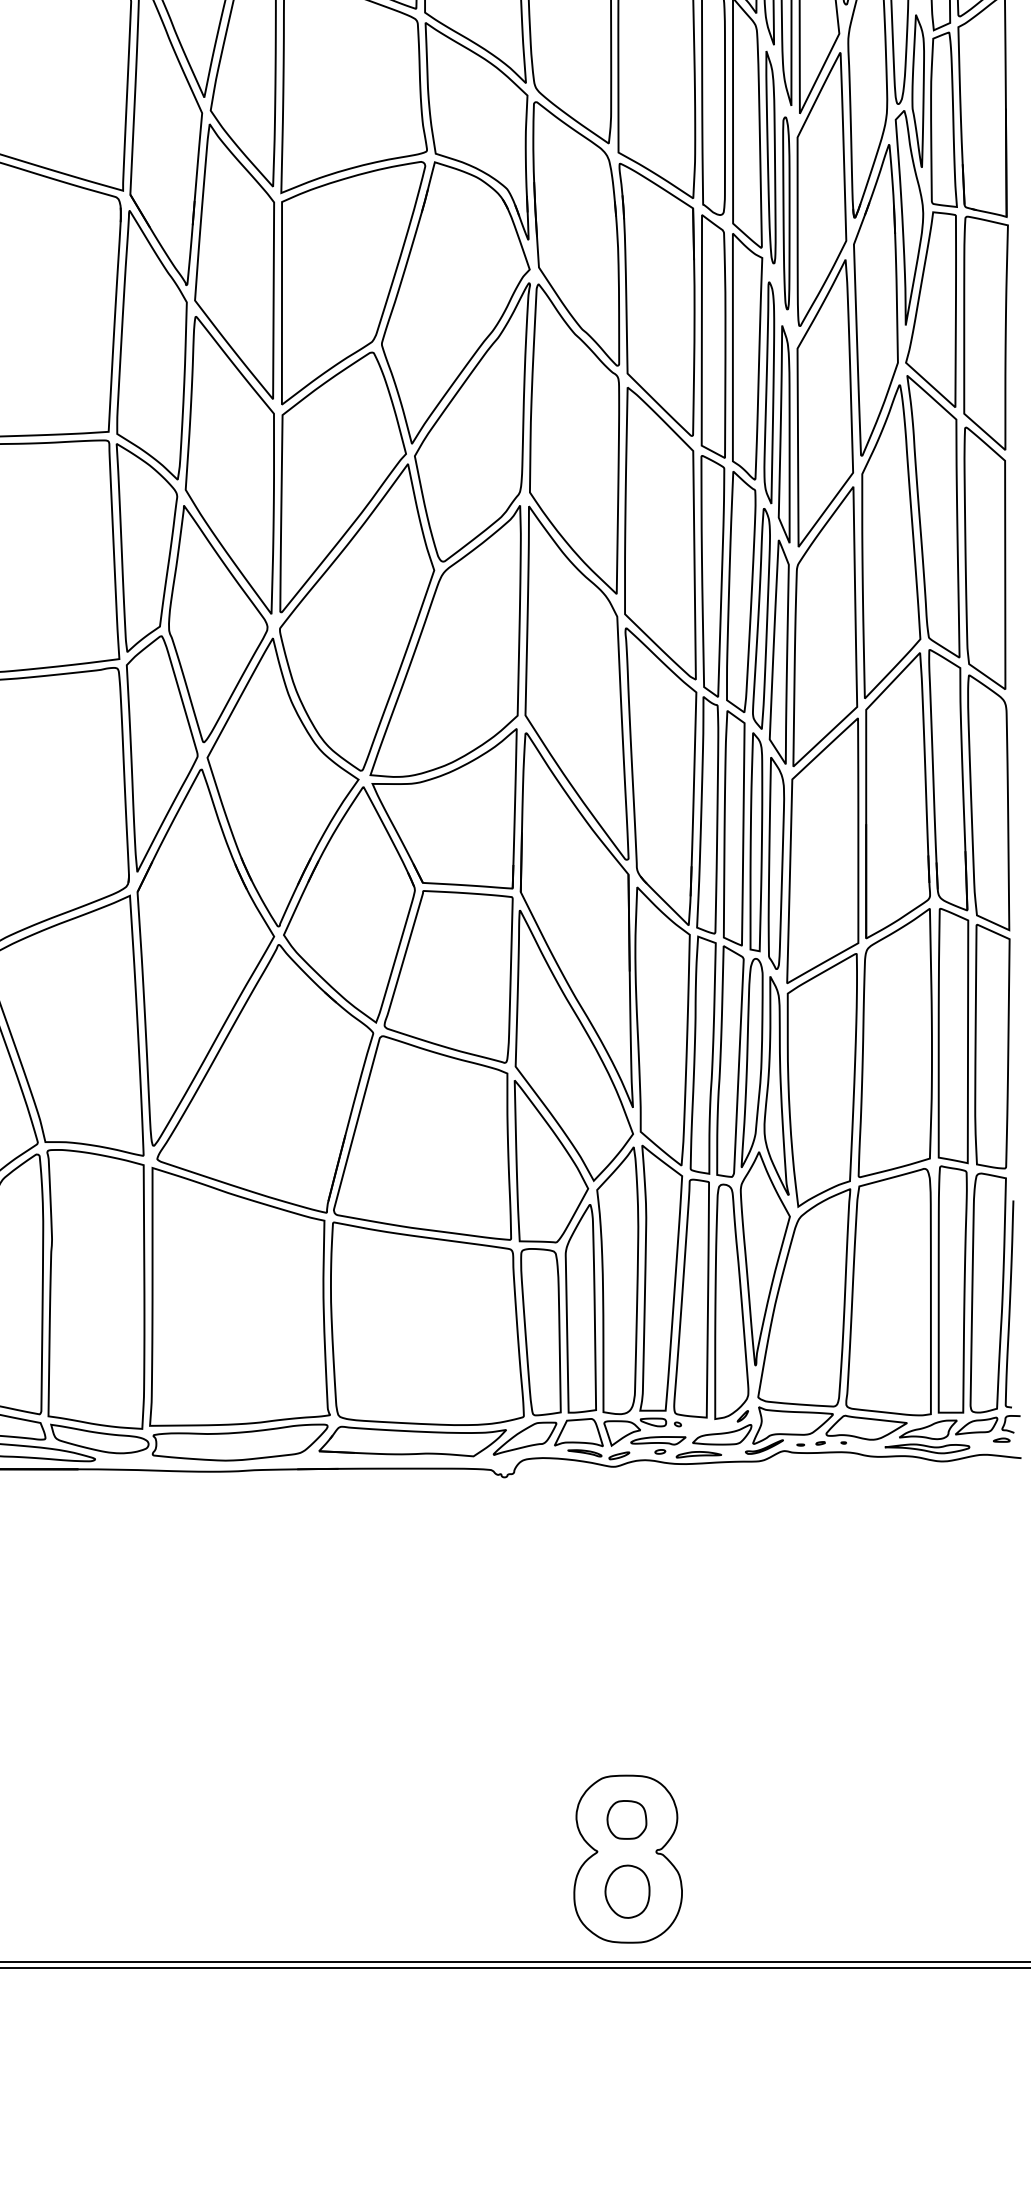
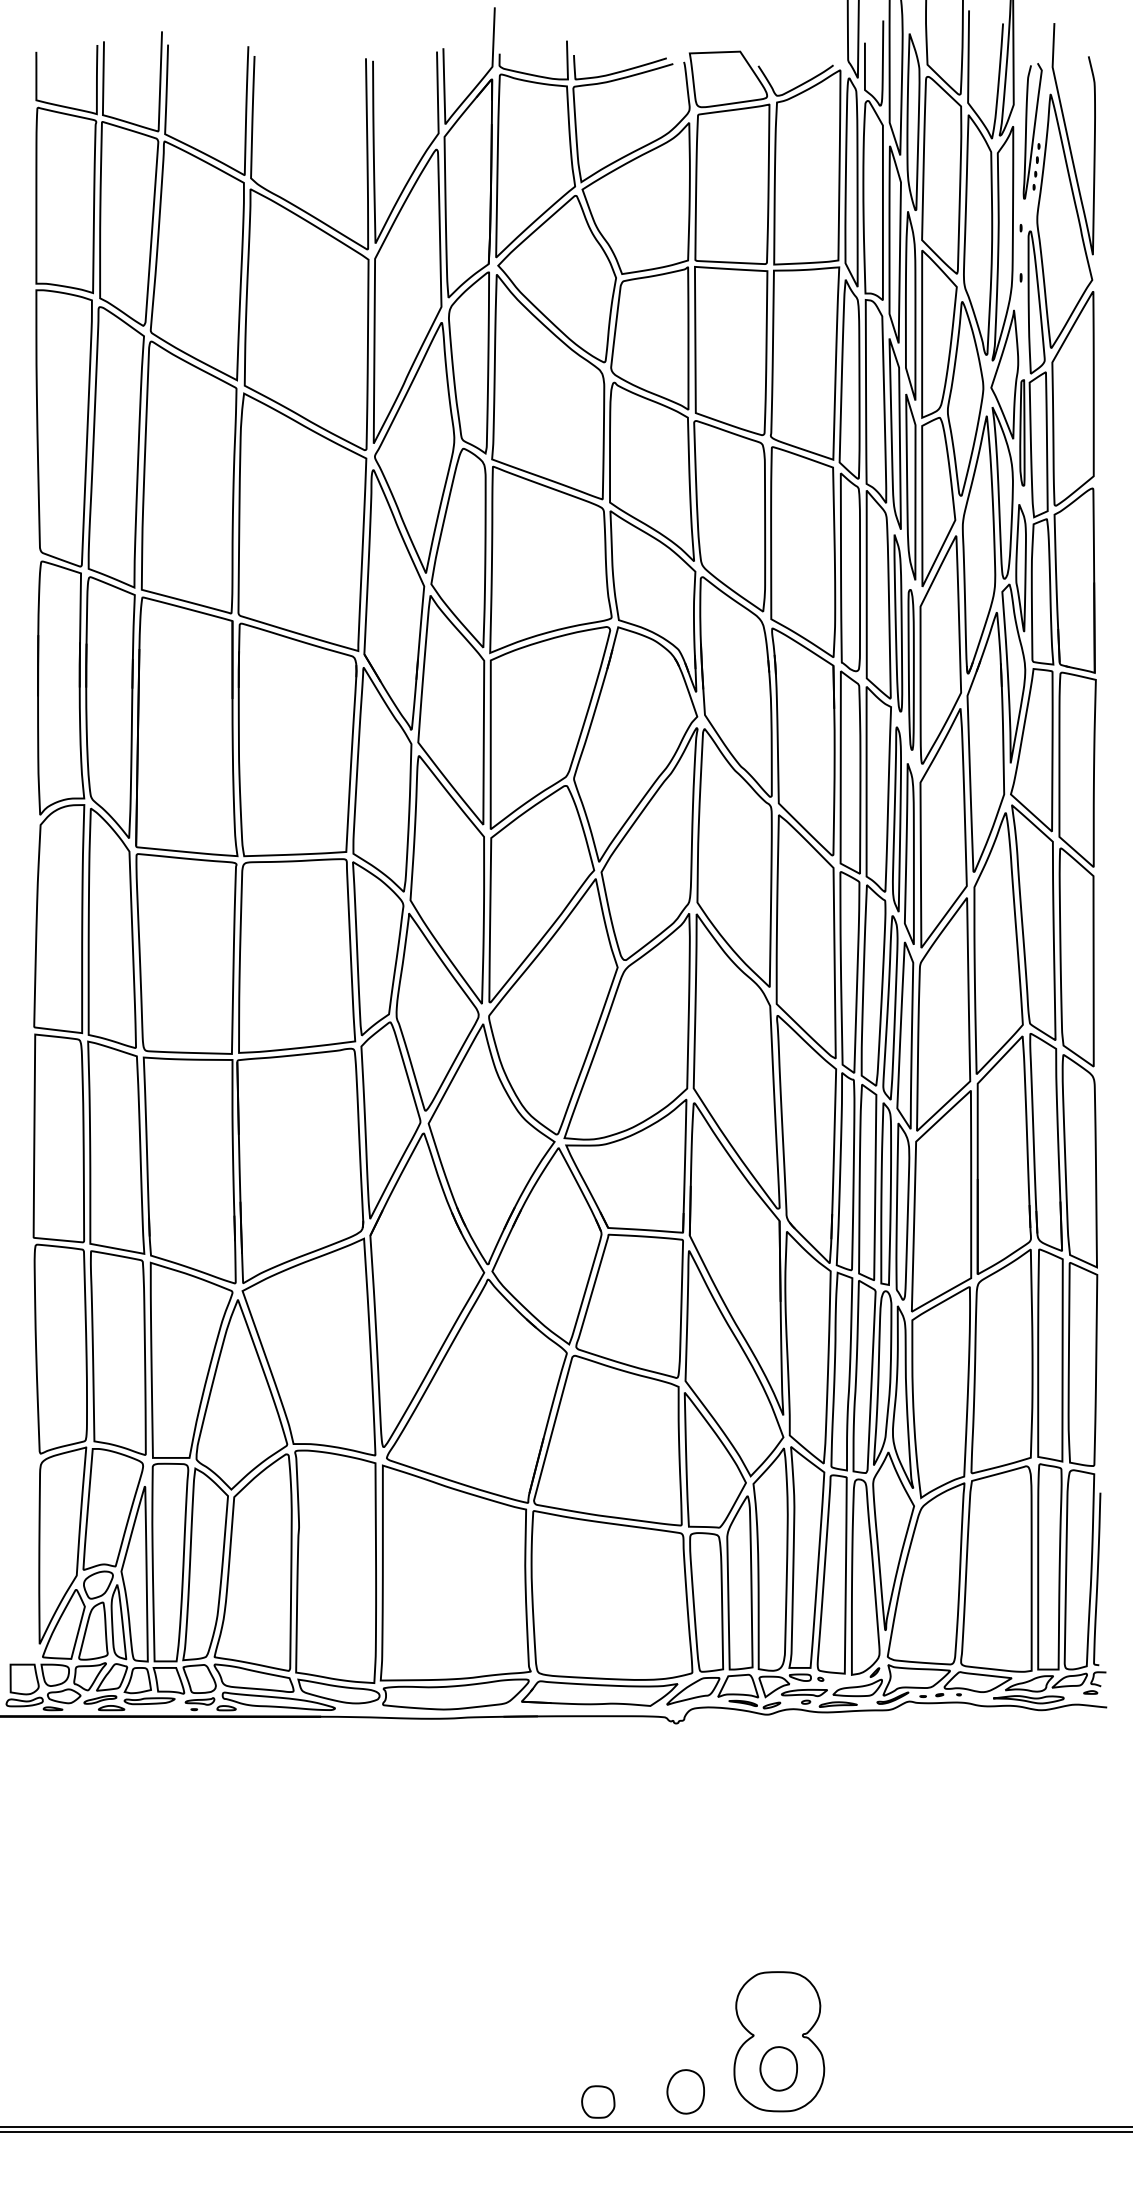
part: (627, 1819) -> (598, 2101), moved
part: (515, 1918) -> (685, 2091), added

